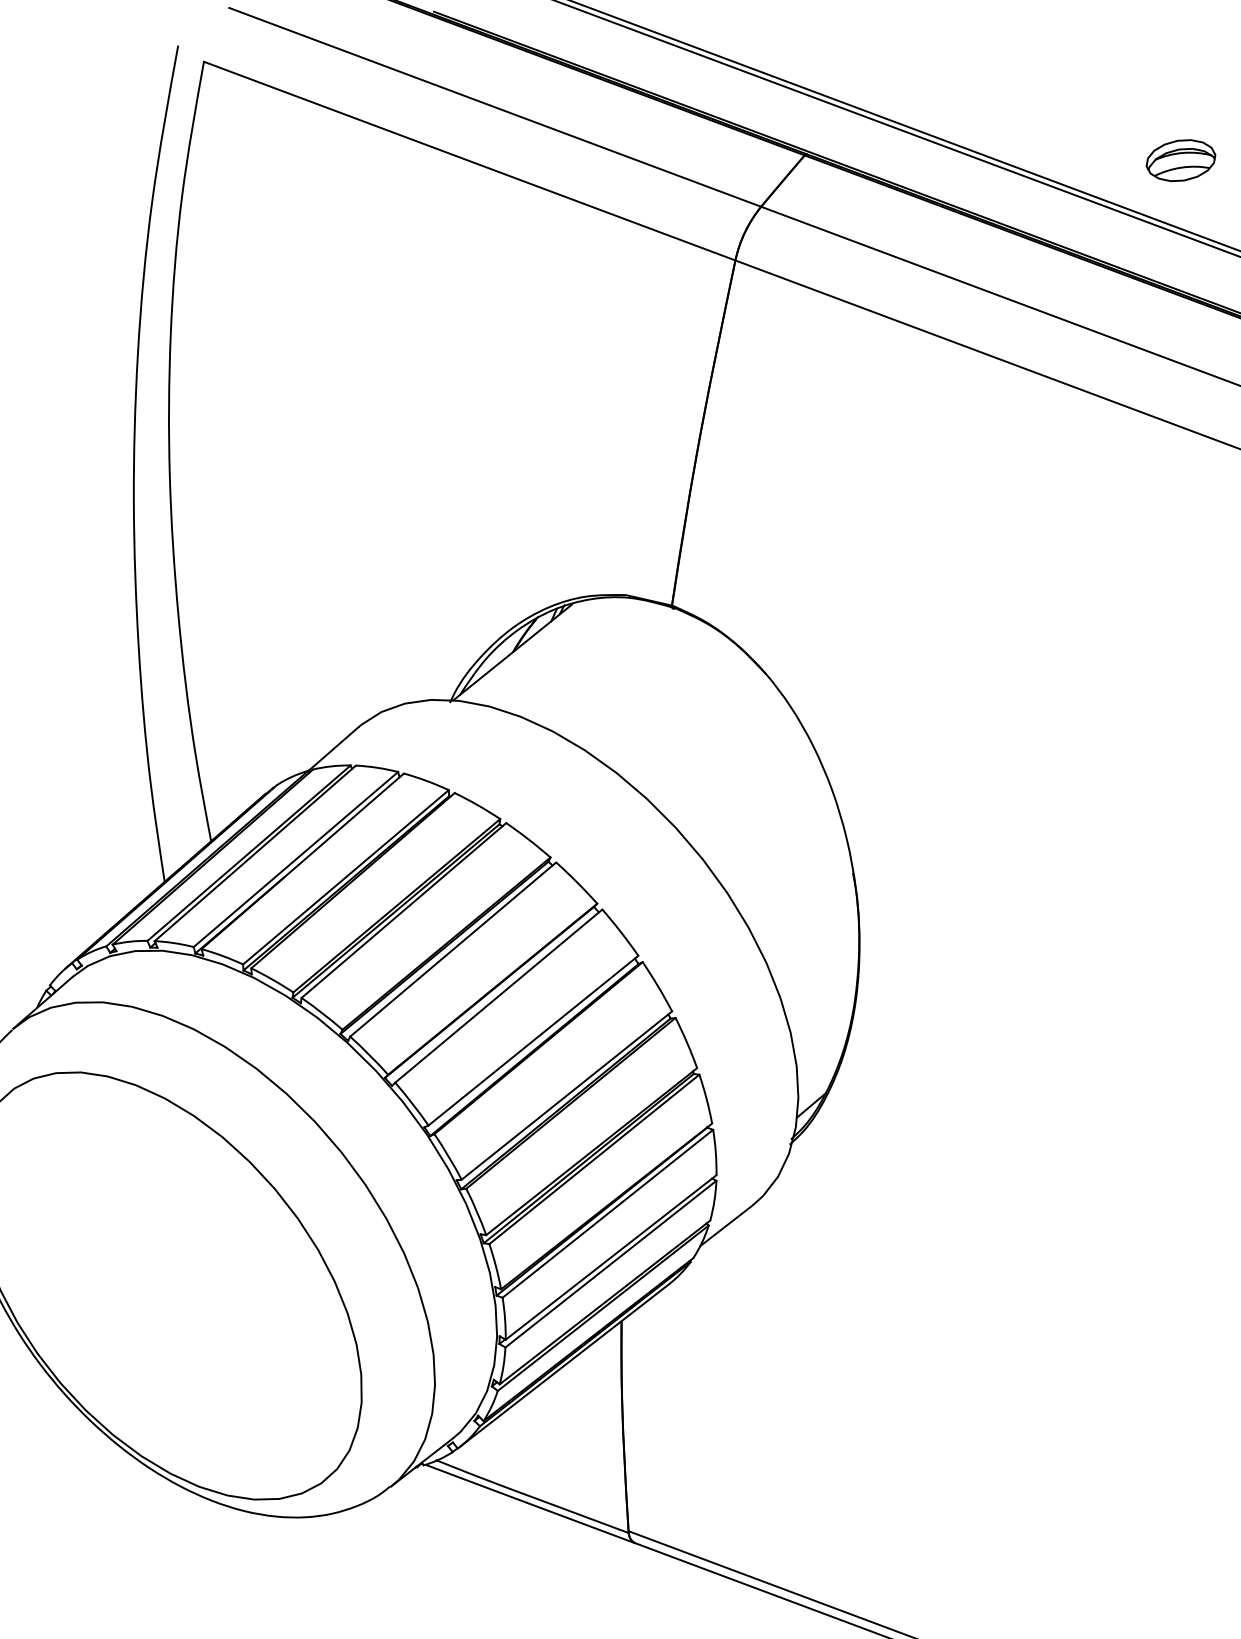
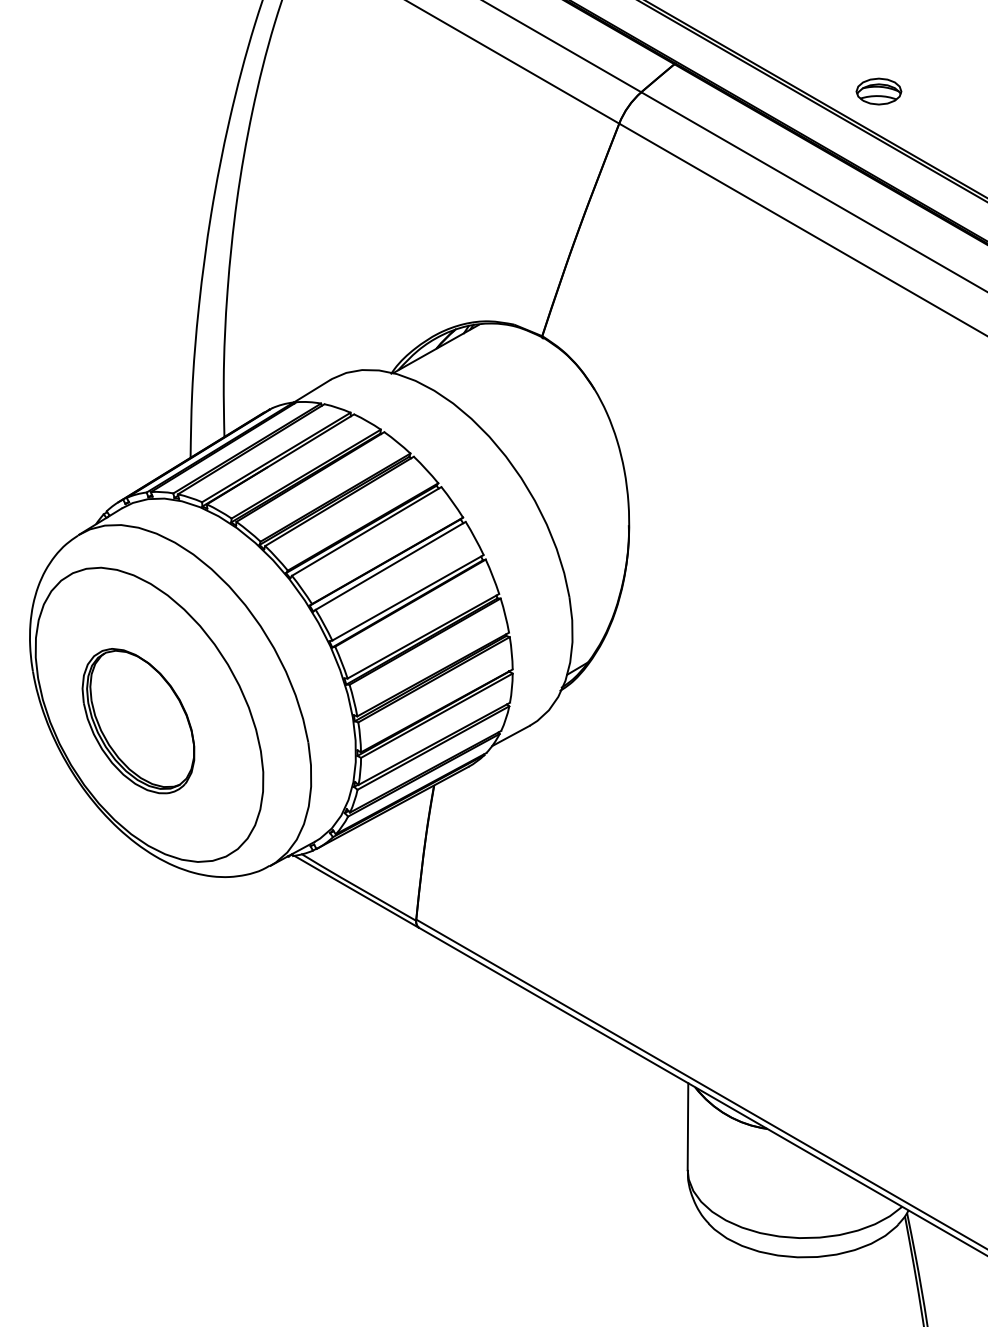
part: (1180, 160) -> (878, 91), moved
part: (152, 1299) -> (138, 721), added

